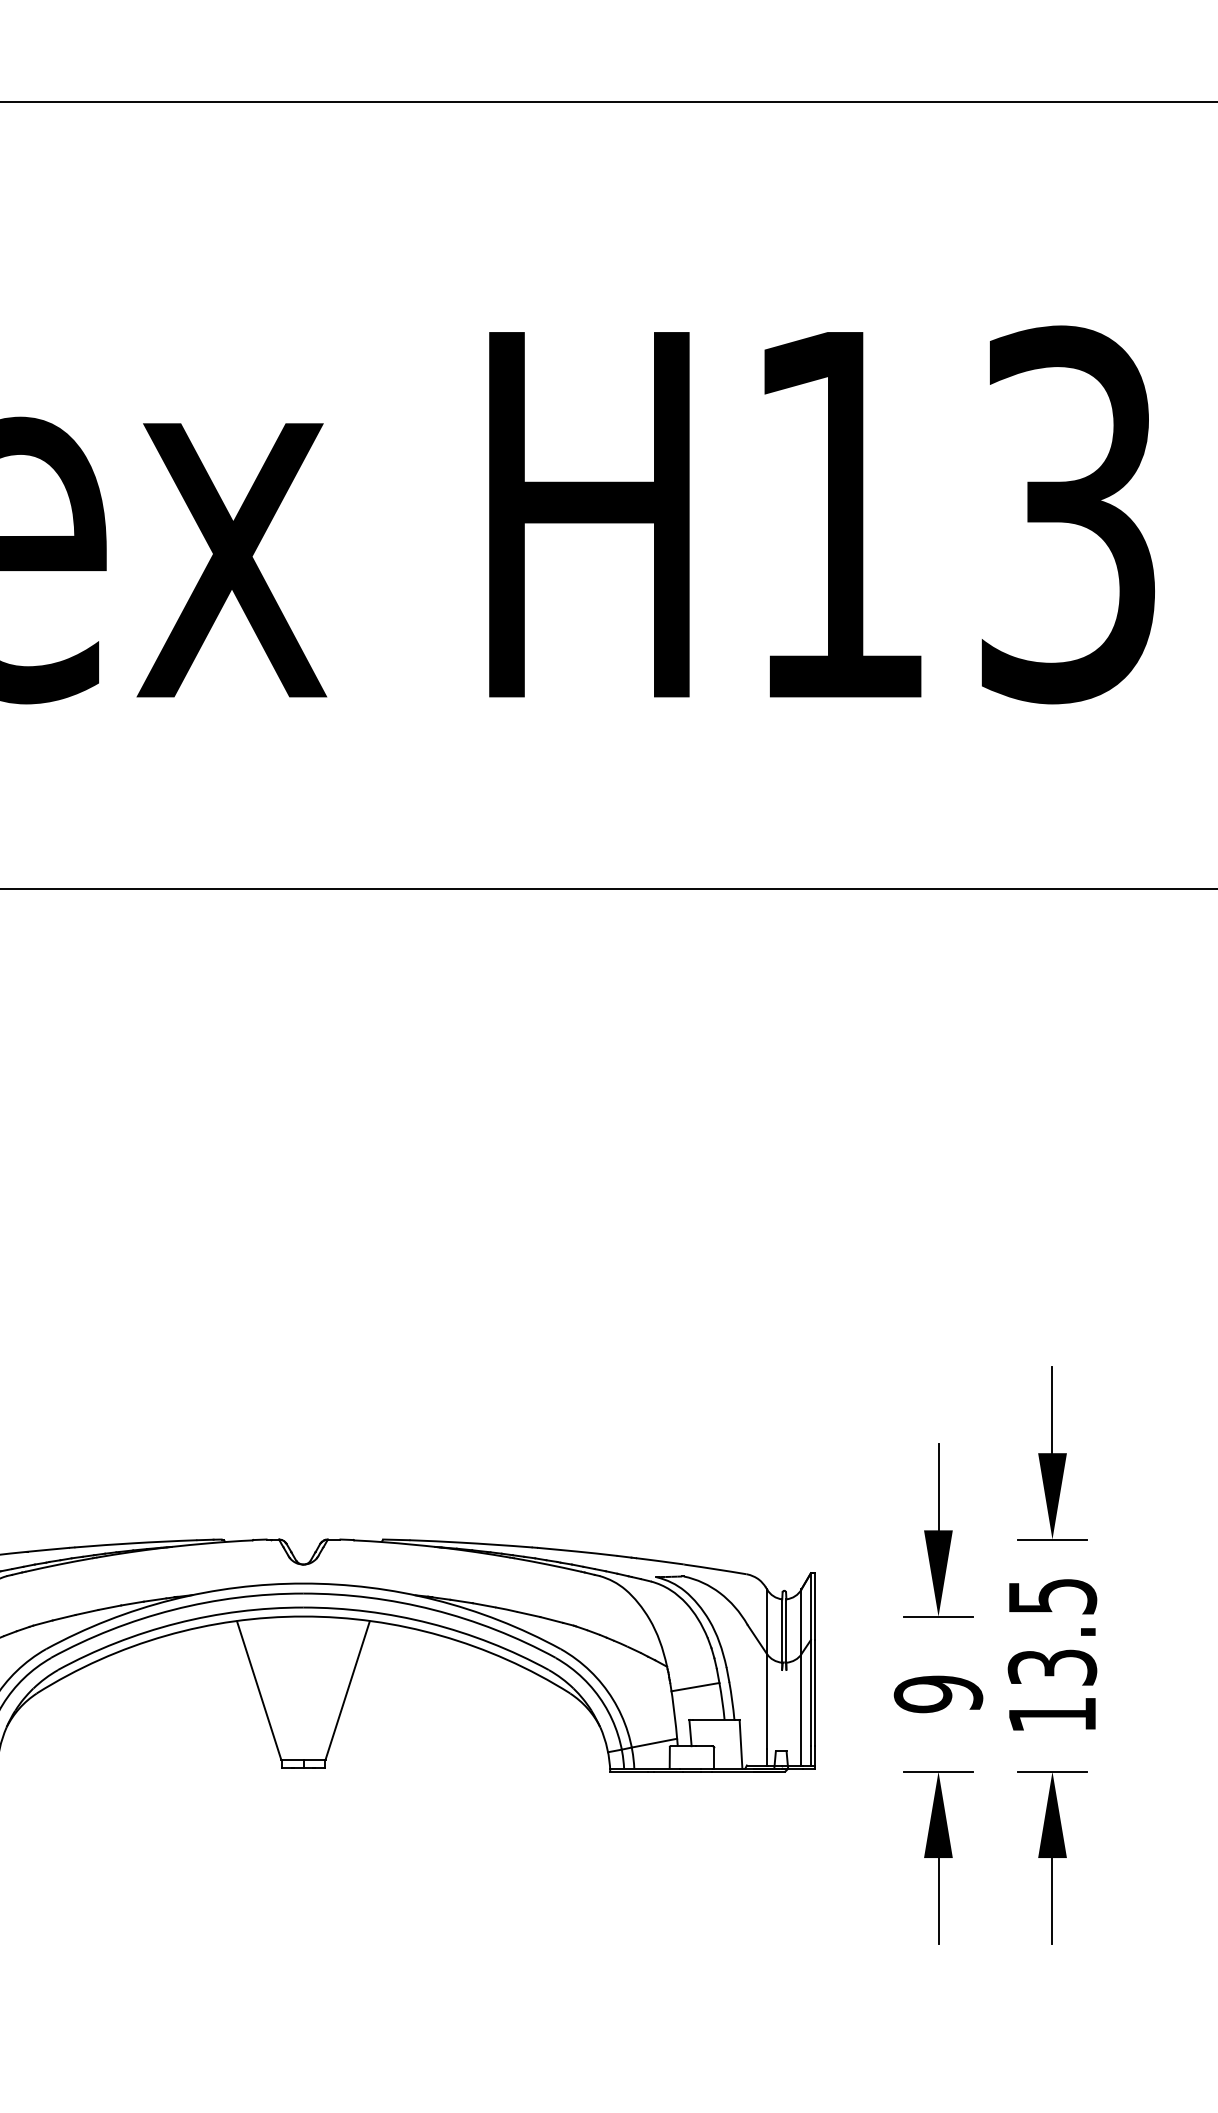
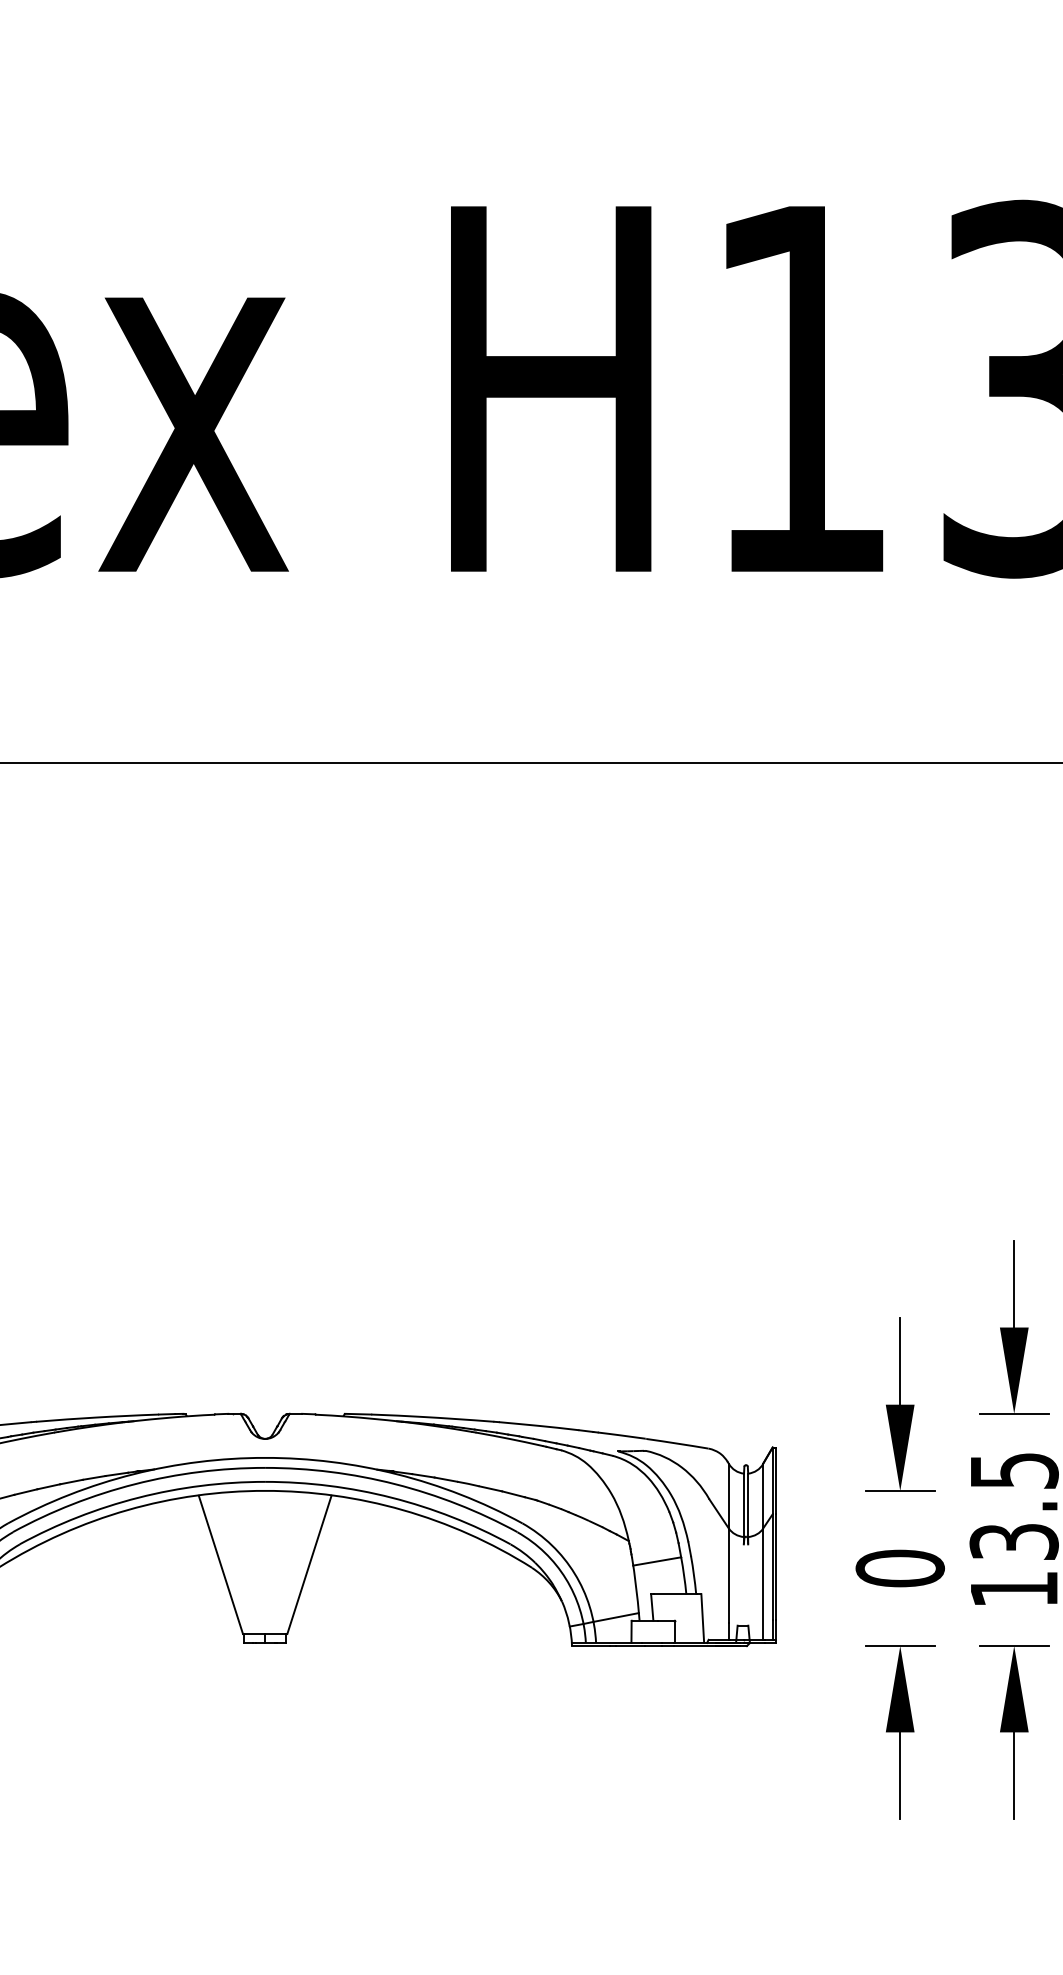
text: (938, 1694) -> (900, 1568), 9 -> 0

